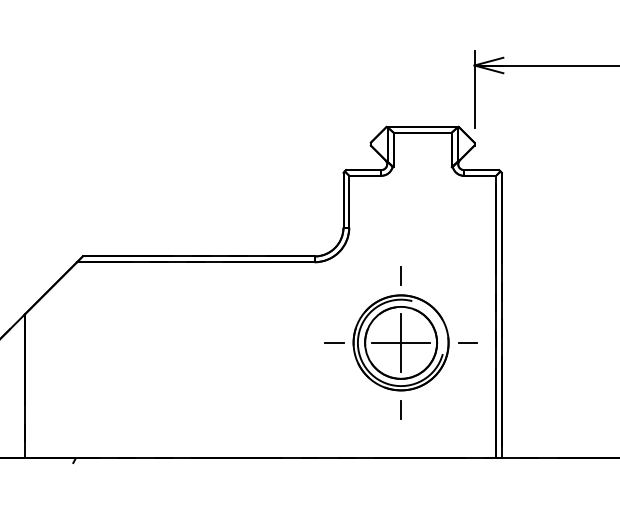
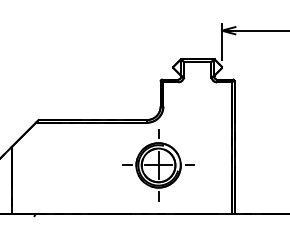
part: (400, 343) -> (158, 165), moved

